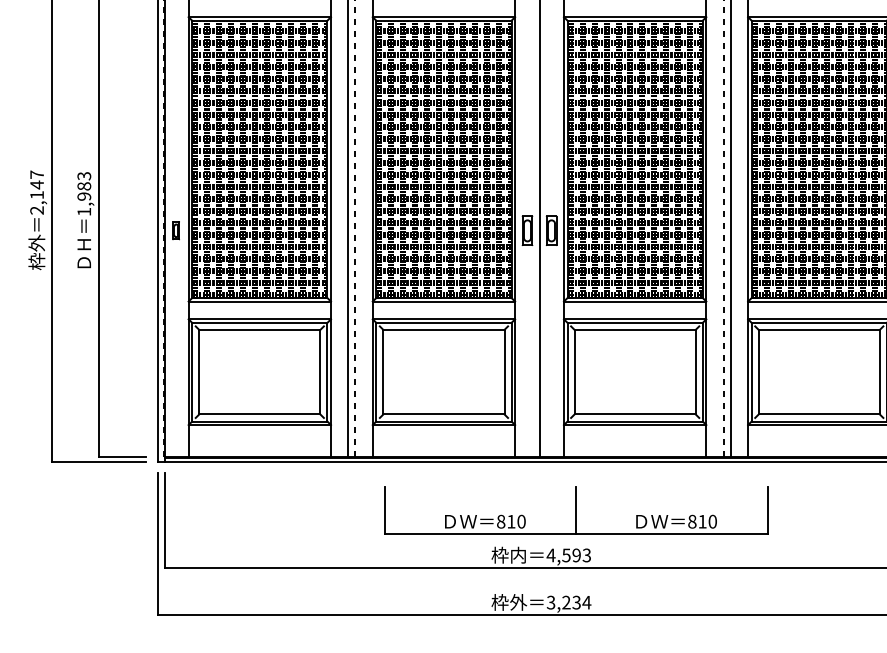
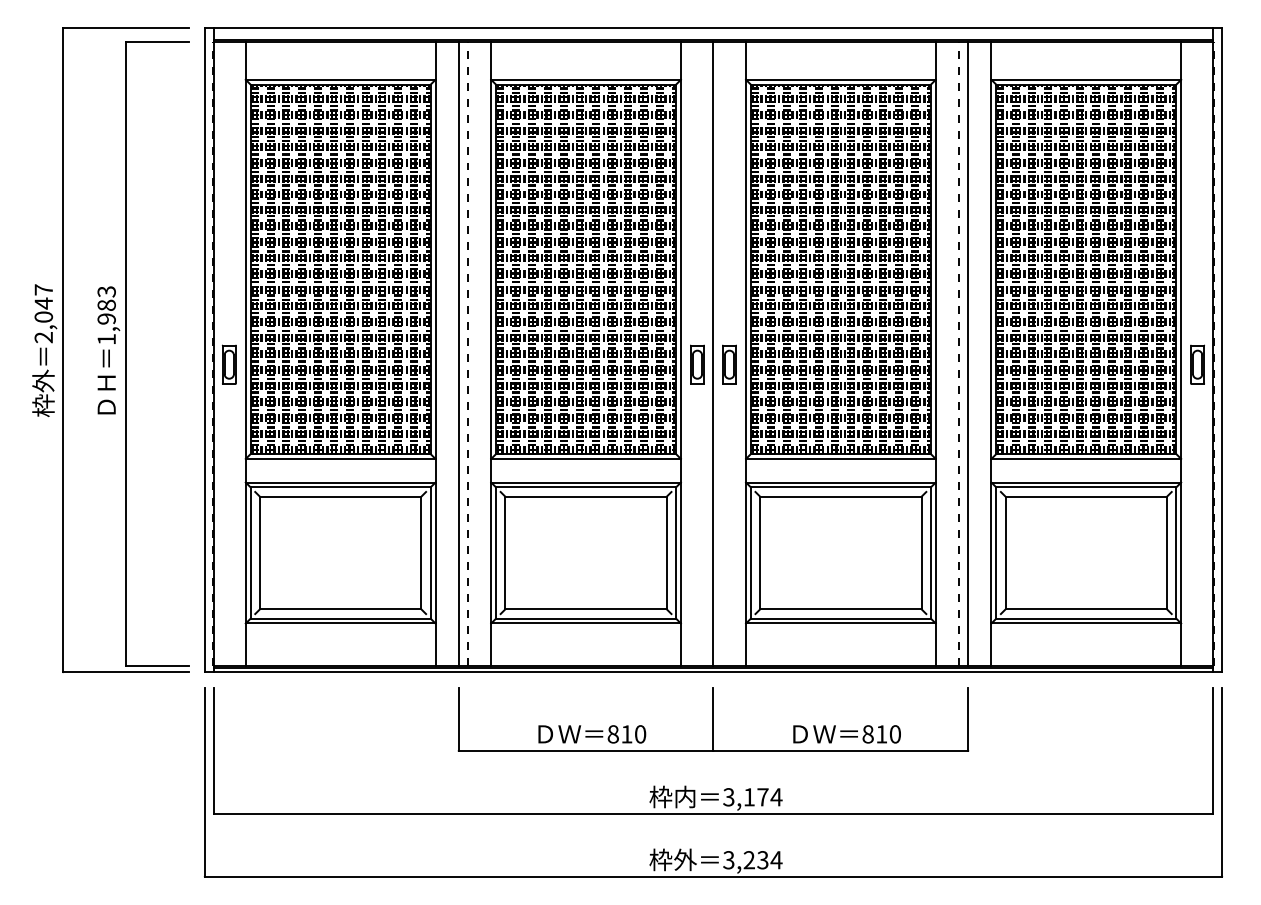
text: (36, 194) -> (43, 316), 2,147 -> 2,047
part: (176, 230) -> (229, 364), size x1.67
part: (576, 510) -> (713, 719), moved
text: (568, 555) -> (752, 797), 4,593 -> 3,174

